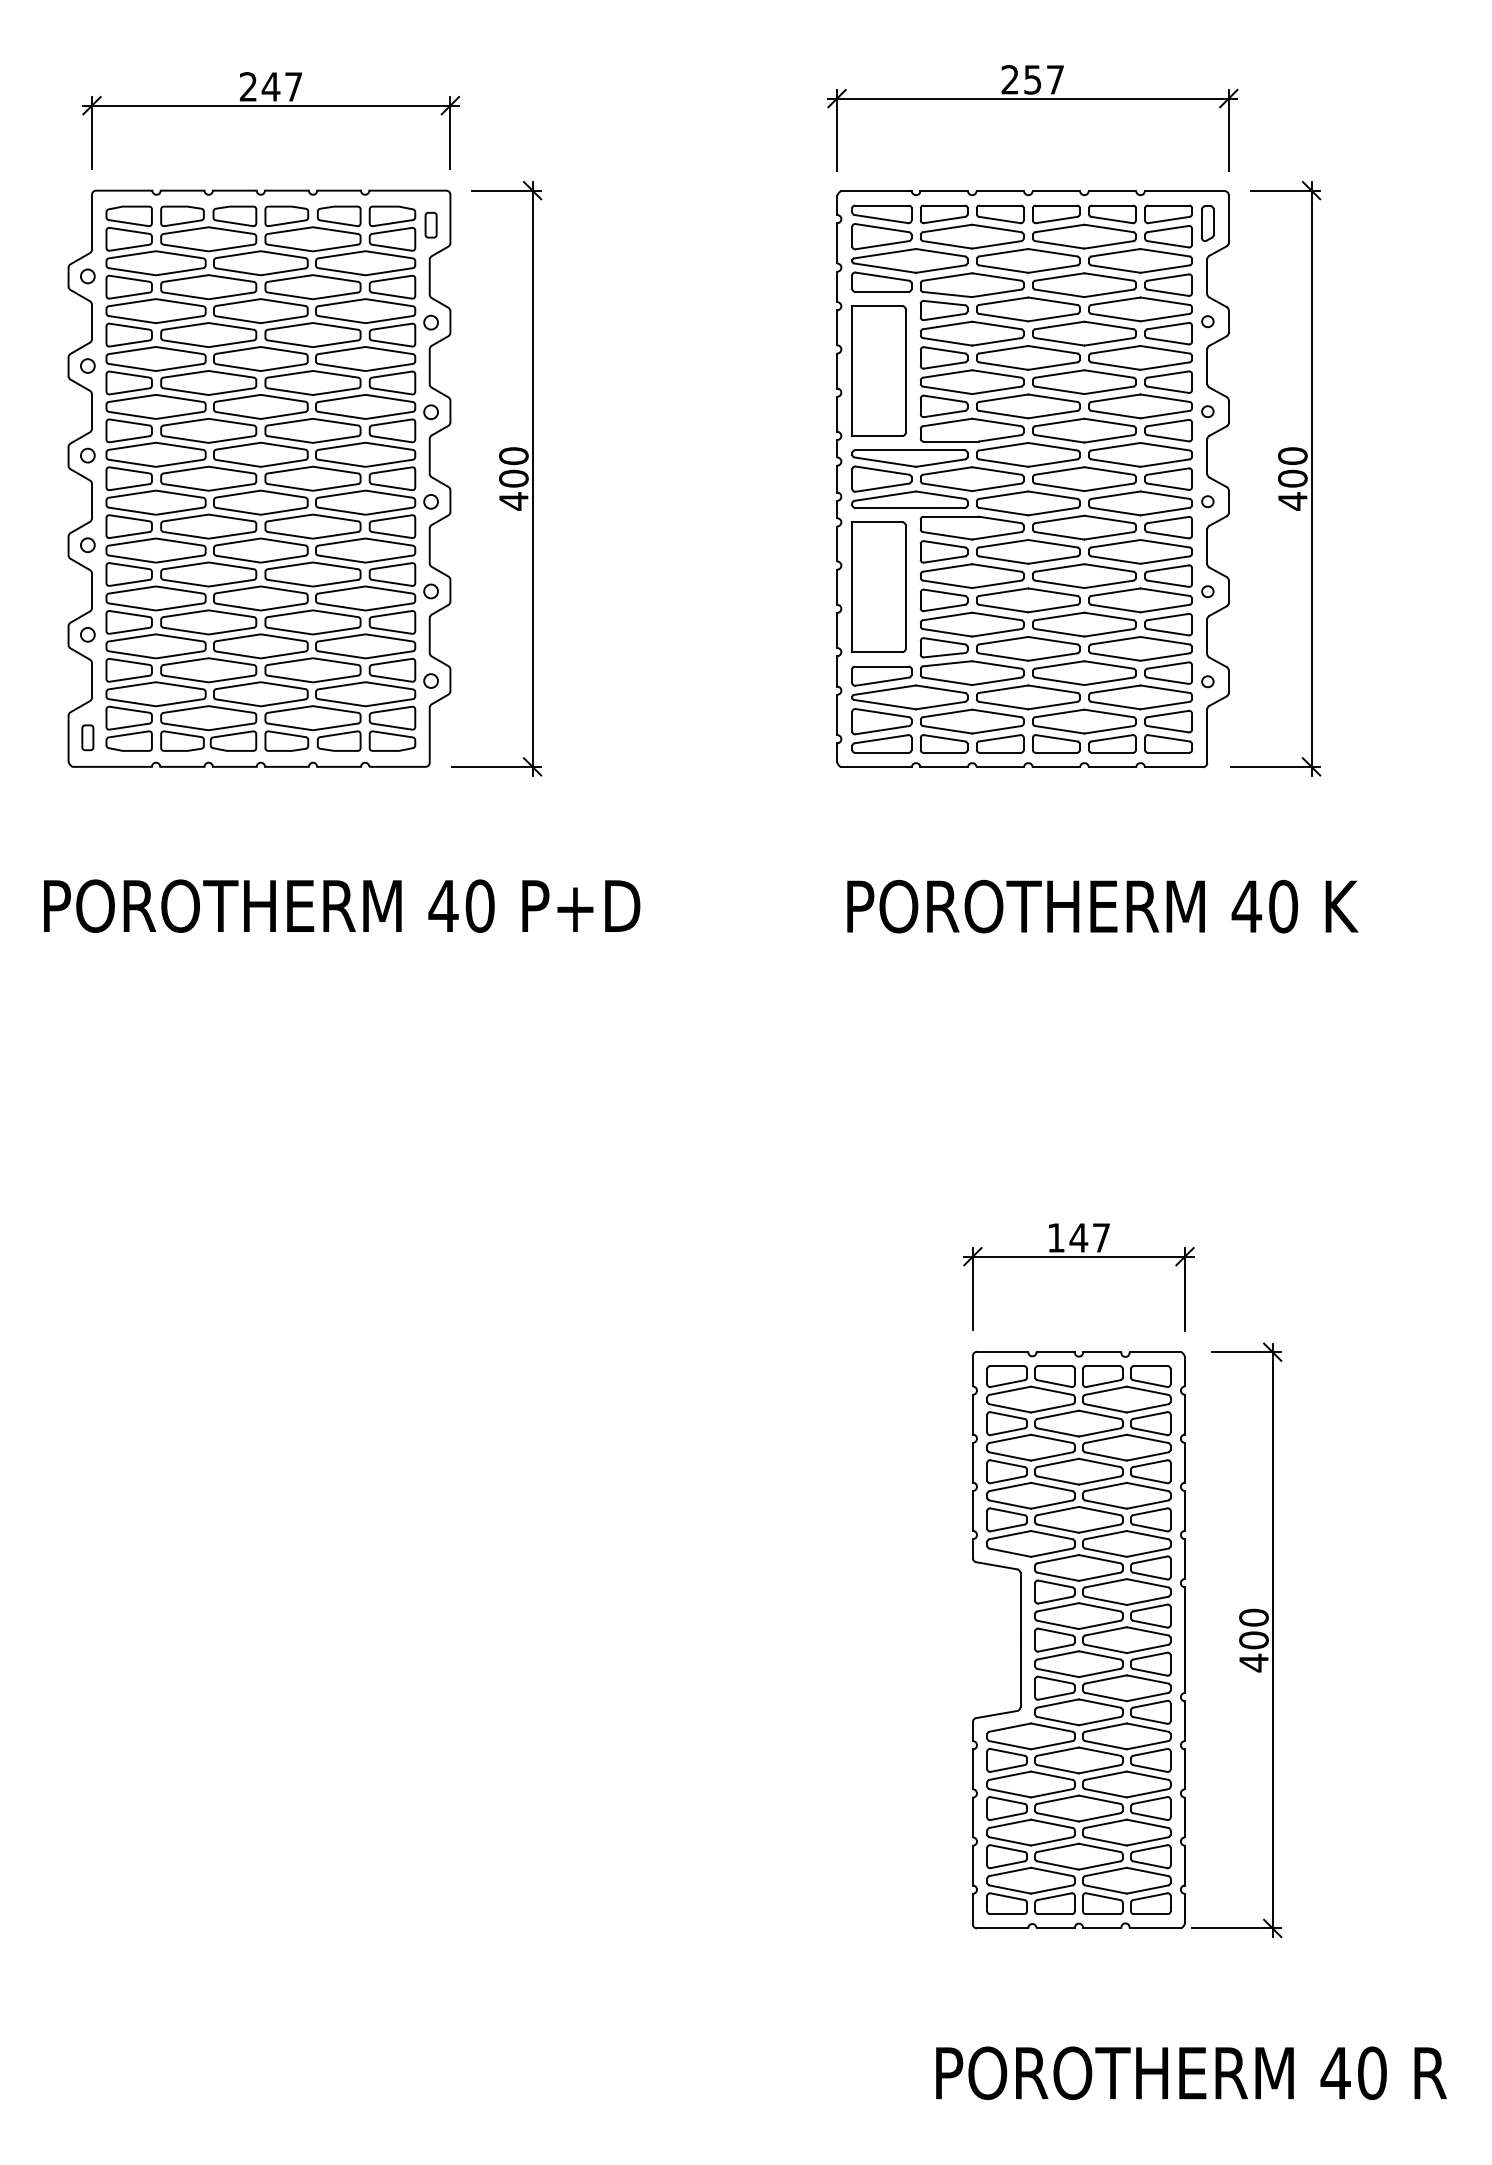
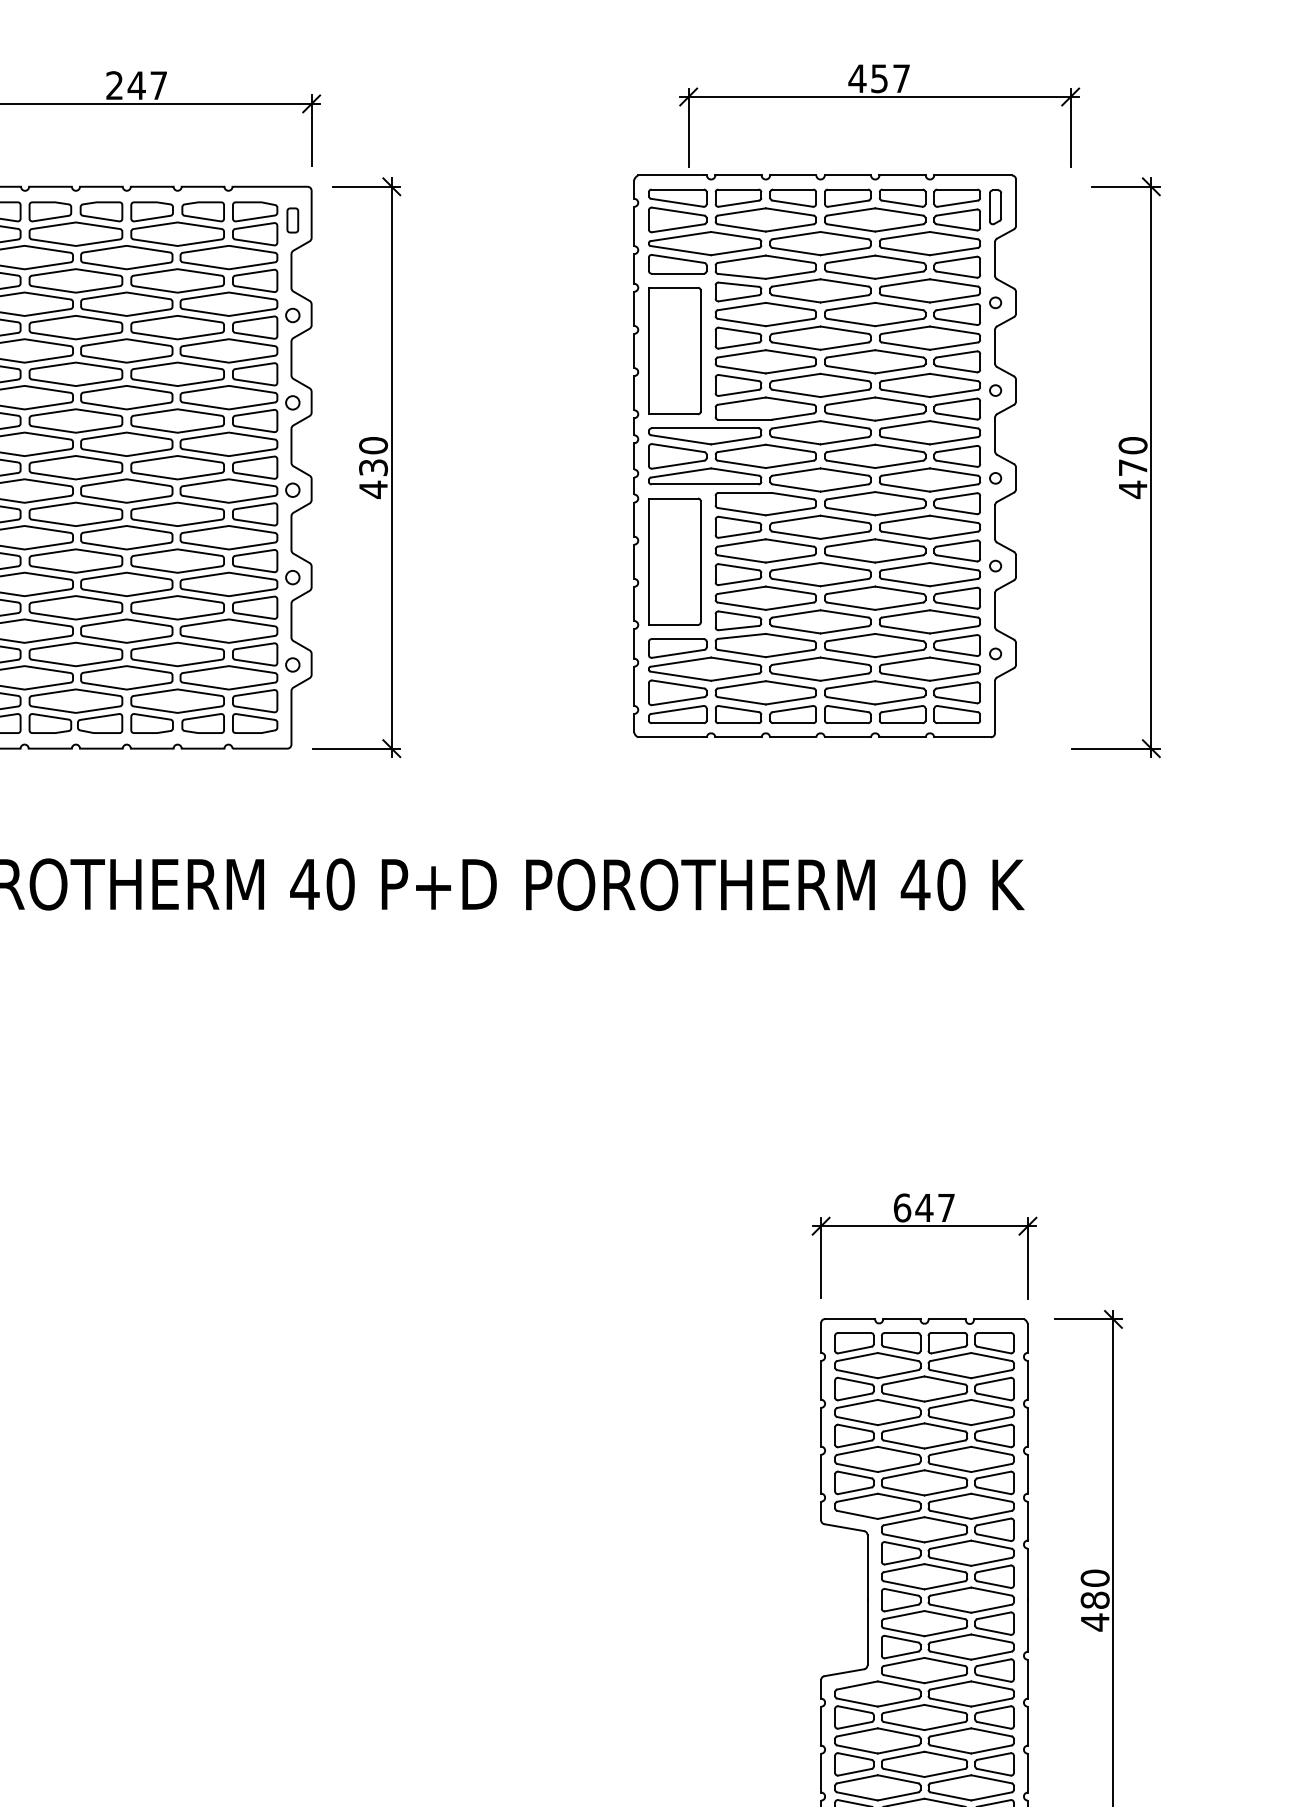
text: (1009, 79) -> (856, 78), 257 -> 457
text: (513, 478) -> (373, 467), 400 -> 430
text: (1292, 478) -> (1132, 467), 400 -> 470
part: (1032, 479) -> (824, 456), moved
text: (1102, 906) -> (774, 884), moved
text: (1056, 1237) -> (902, 1207), 147 -> 647
text: (1253, 1640) -> (1094, 1600), 400 -> 480

